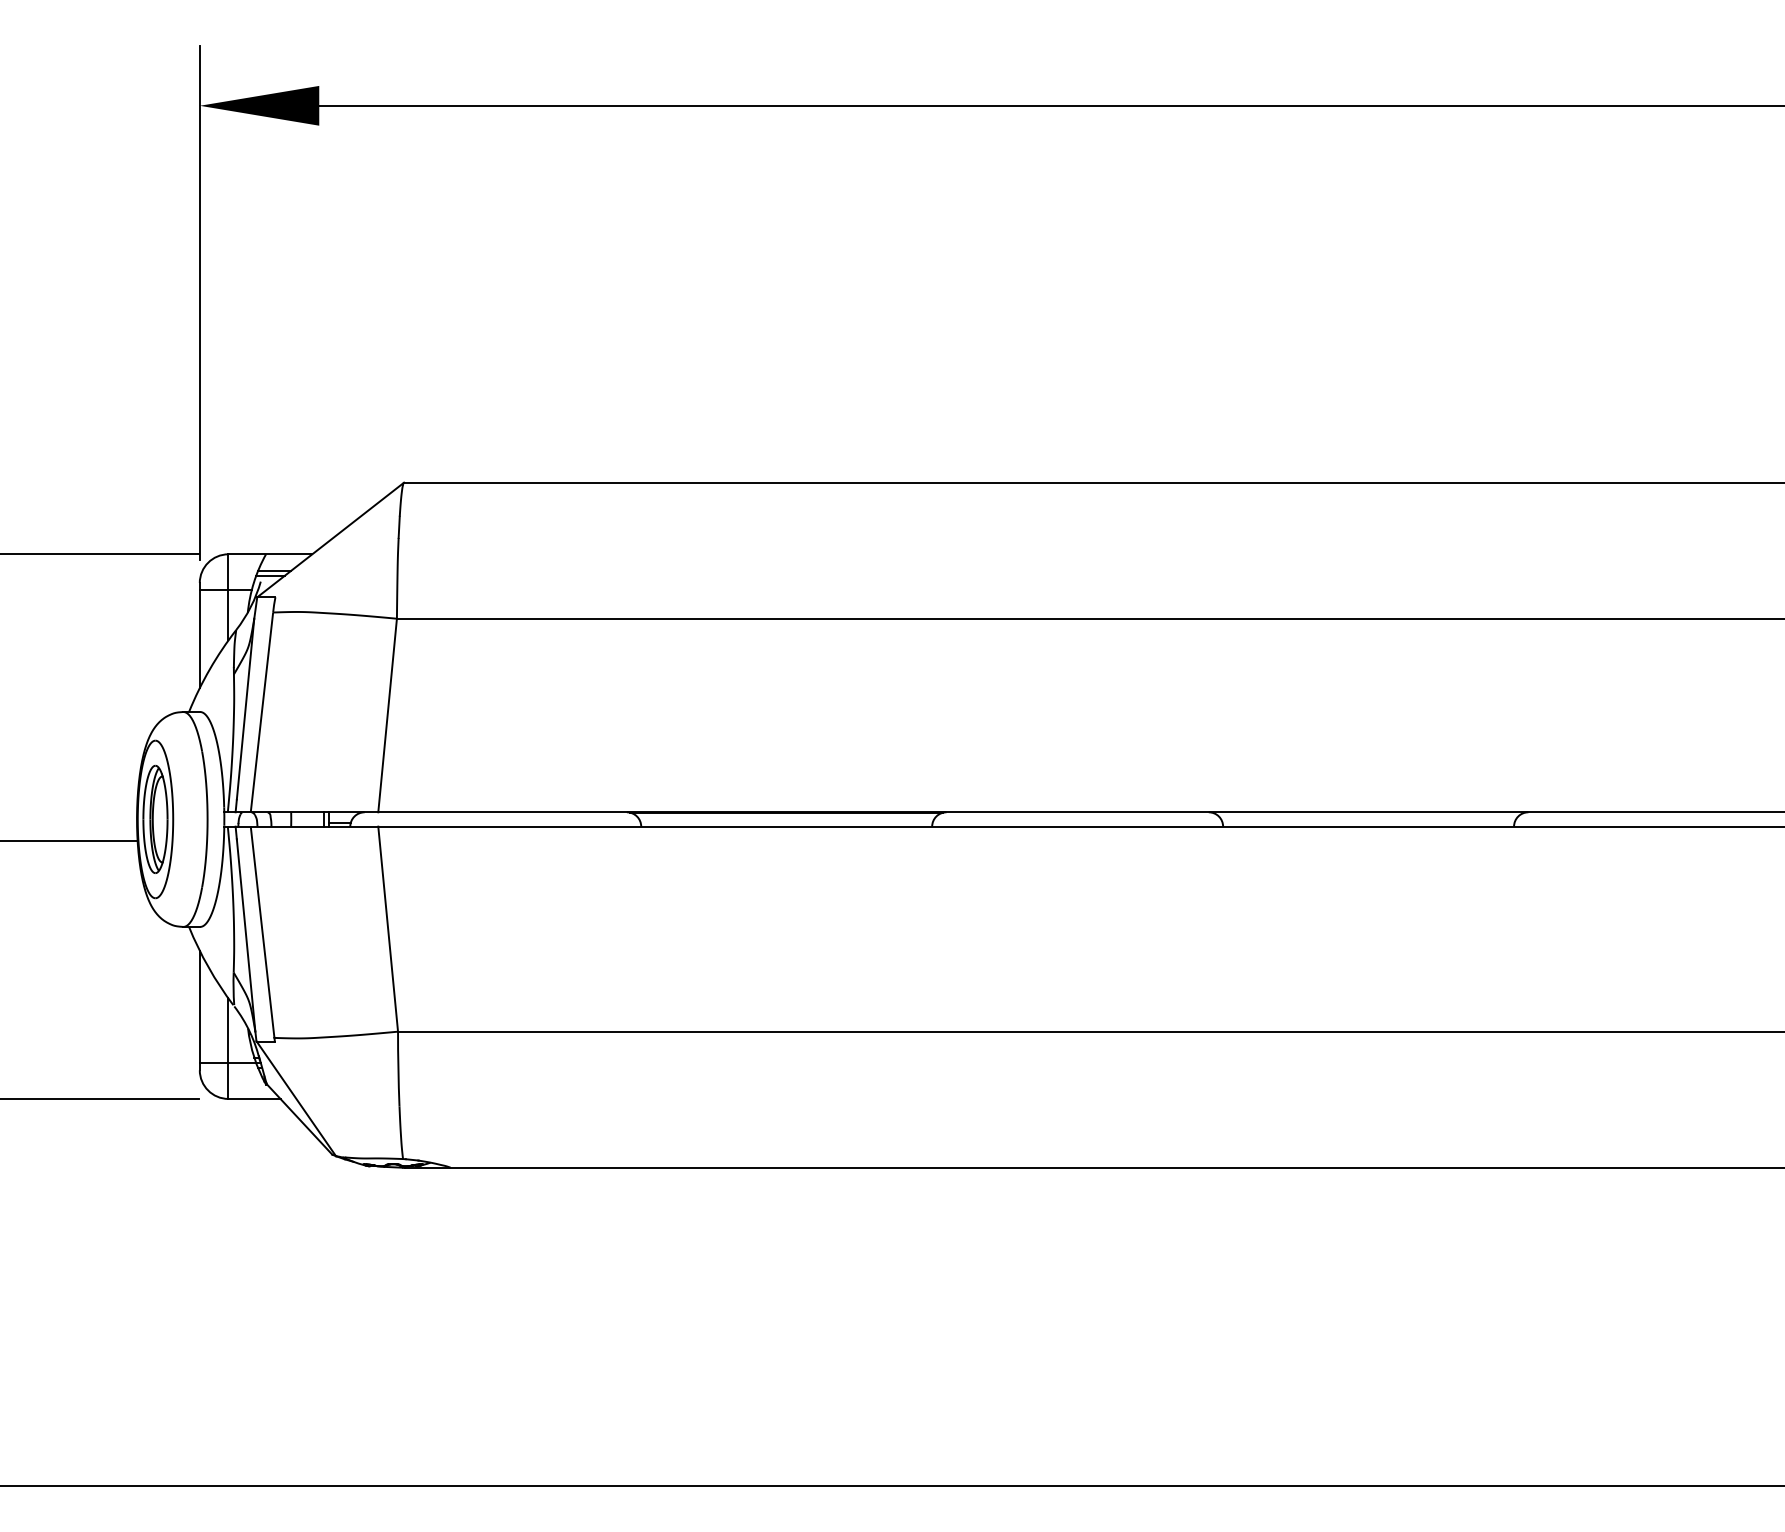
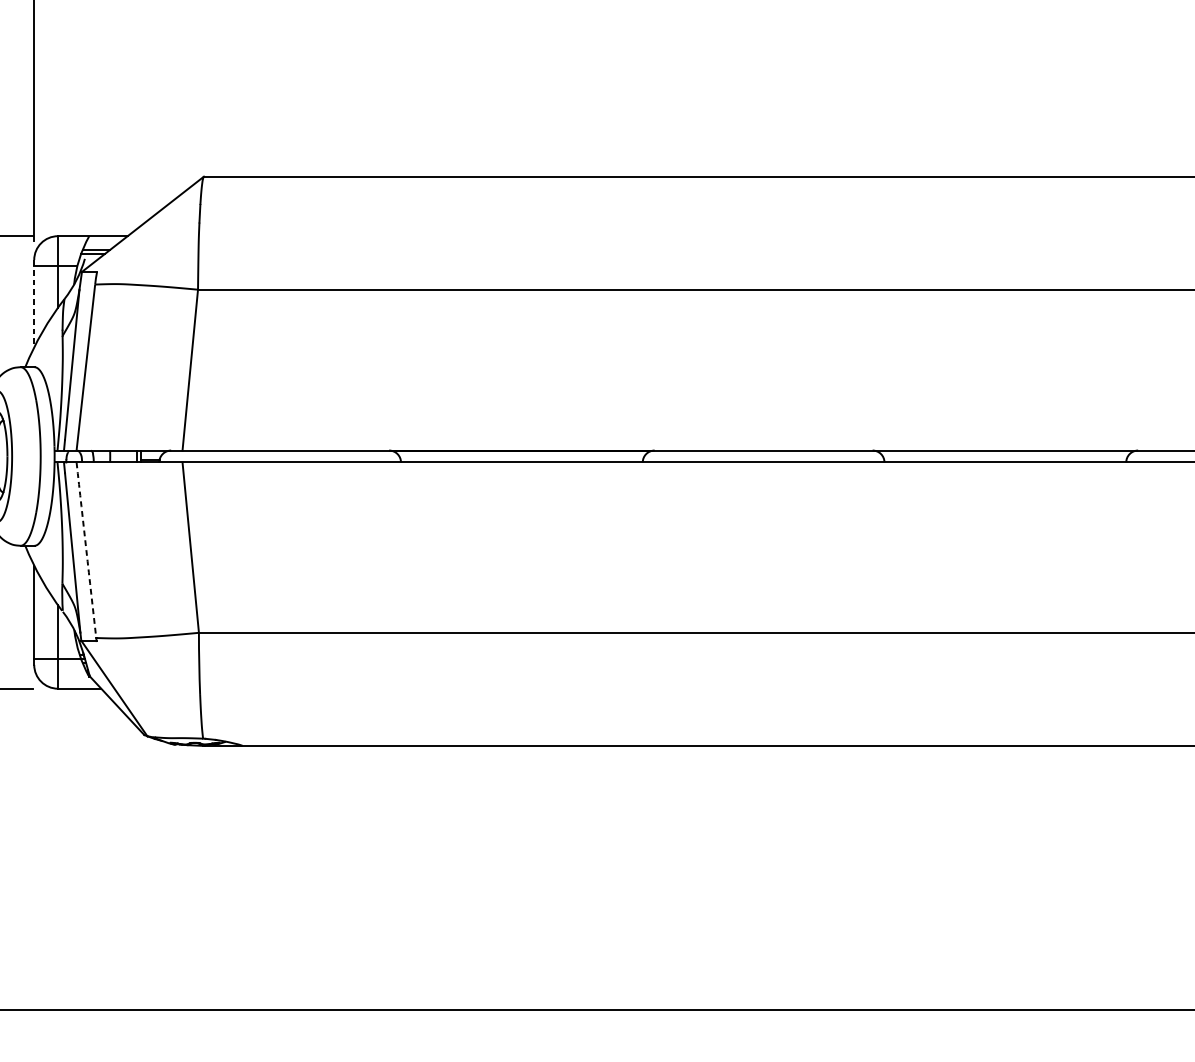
line: (199, 635) -> (33, 303), solid -> dashed
arc: (262, 932) -> (86, 550), solid -> dashed

